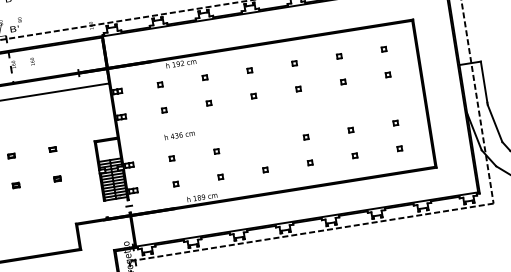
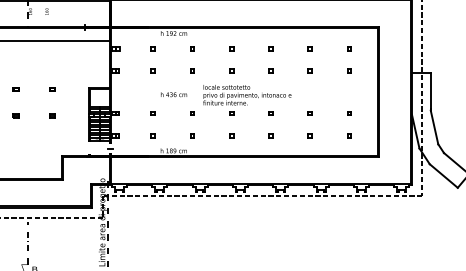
part: (277, 126) -> (247, 100), added
text: (180, 134) -> (174, 94), moved

